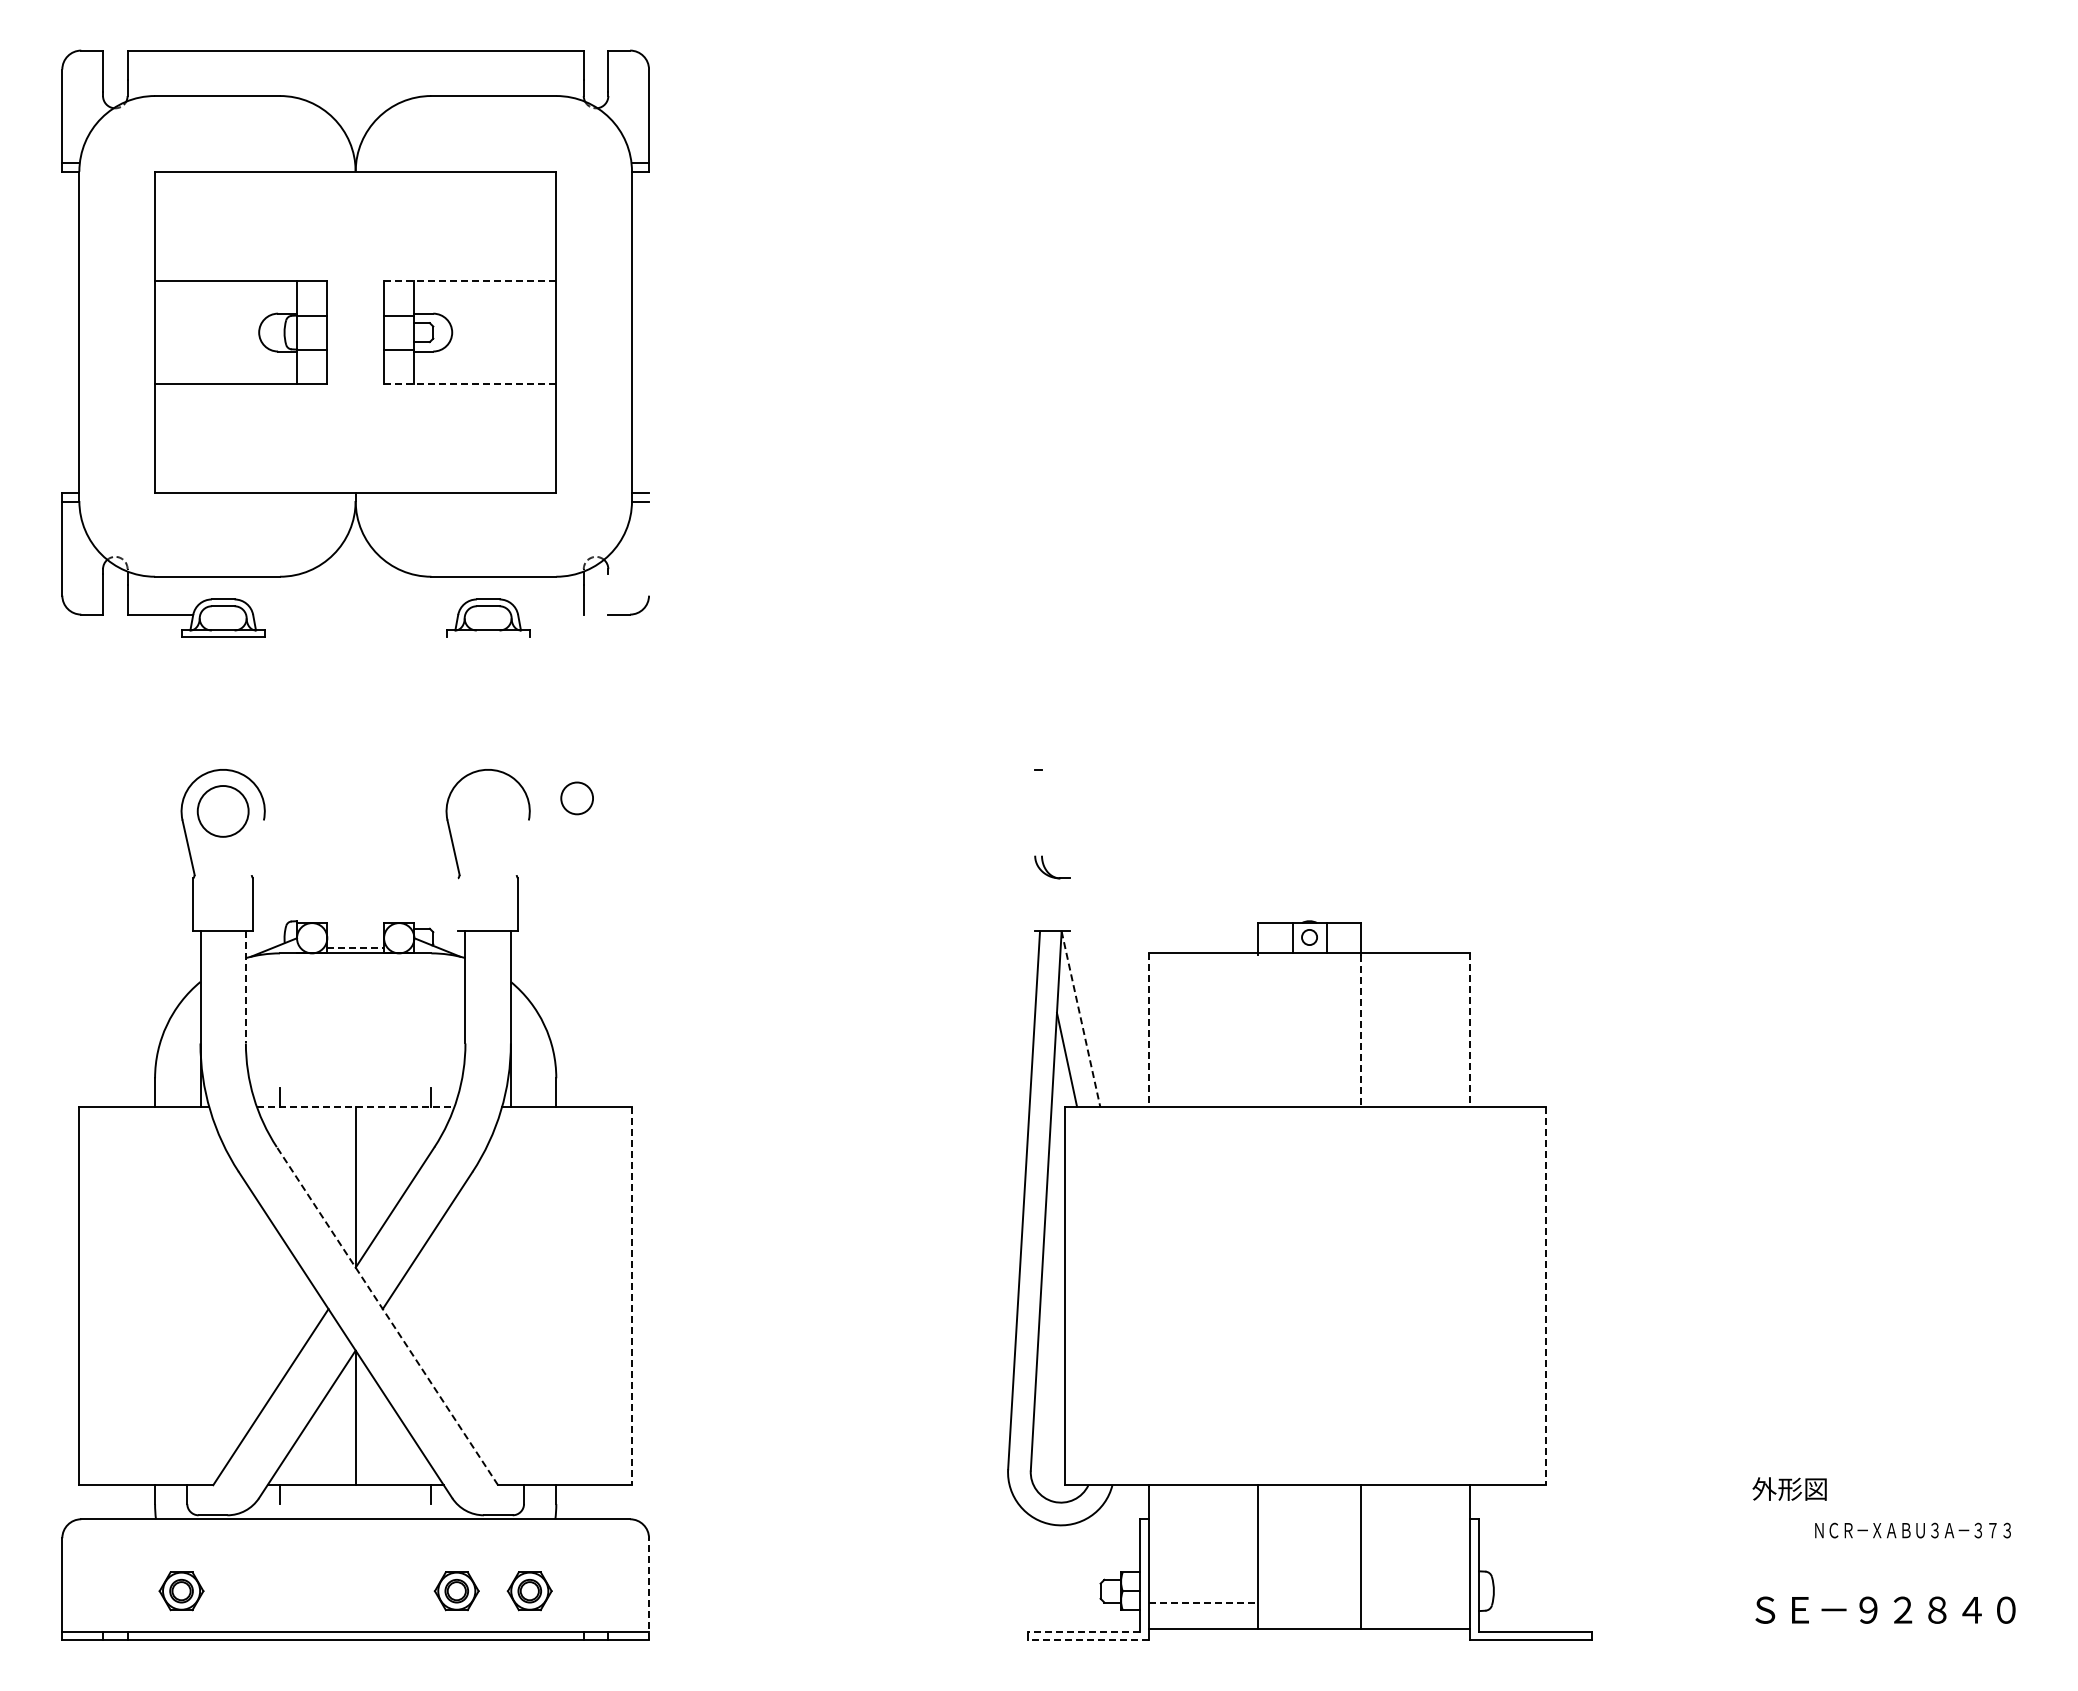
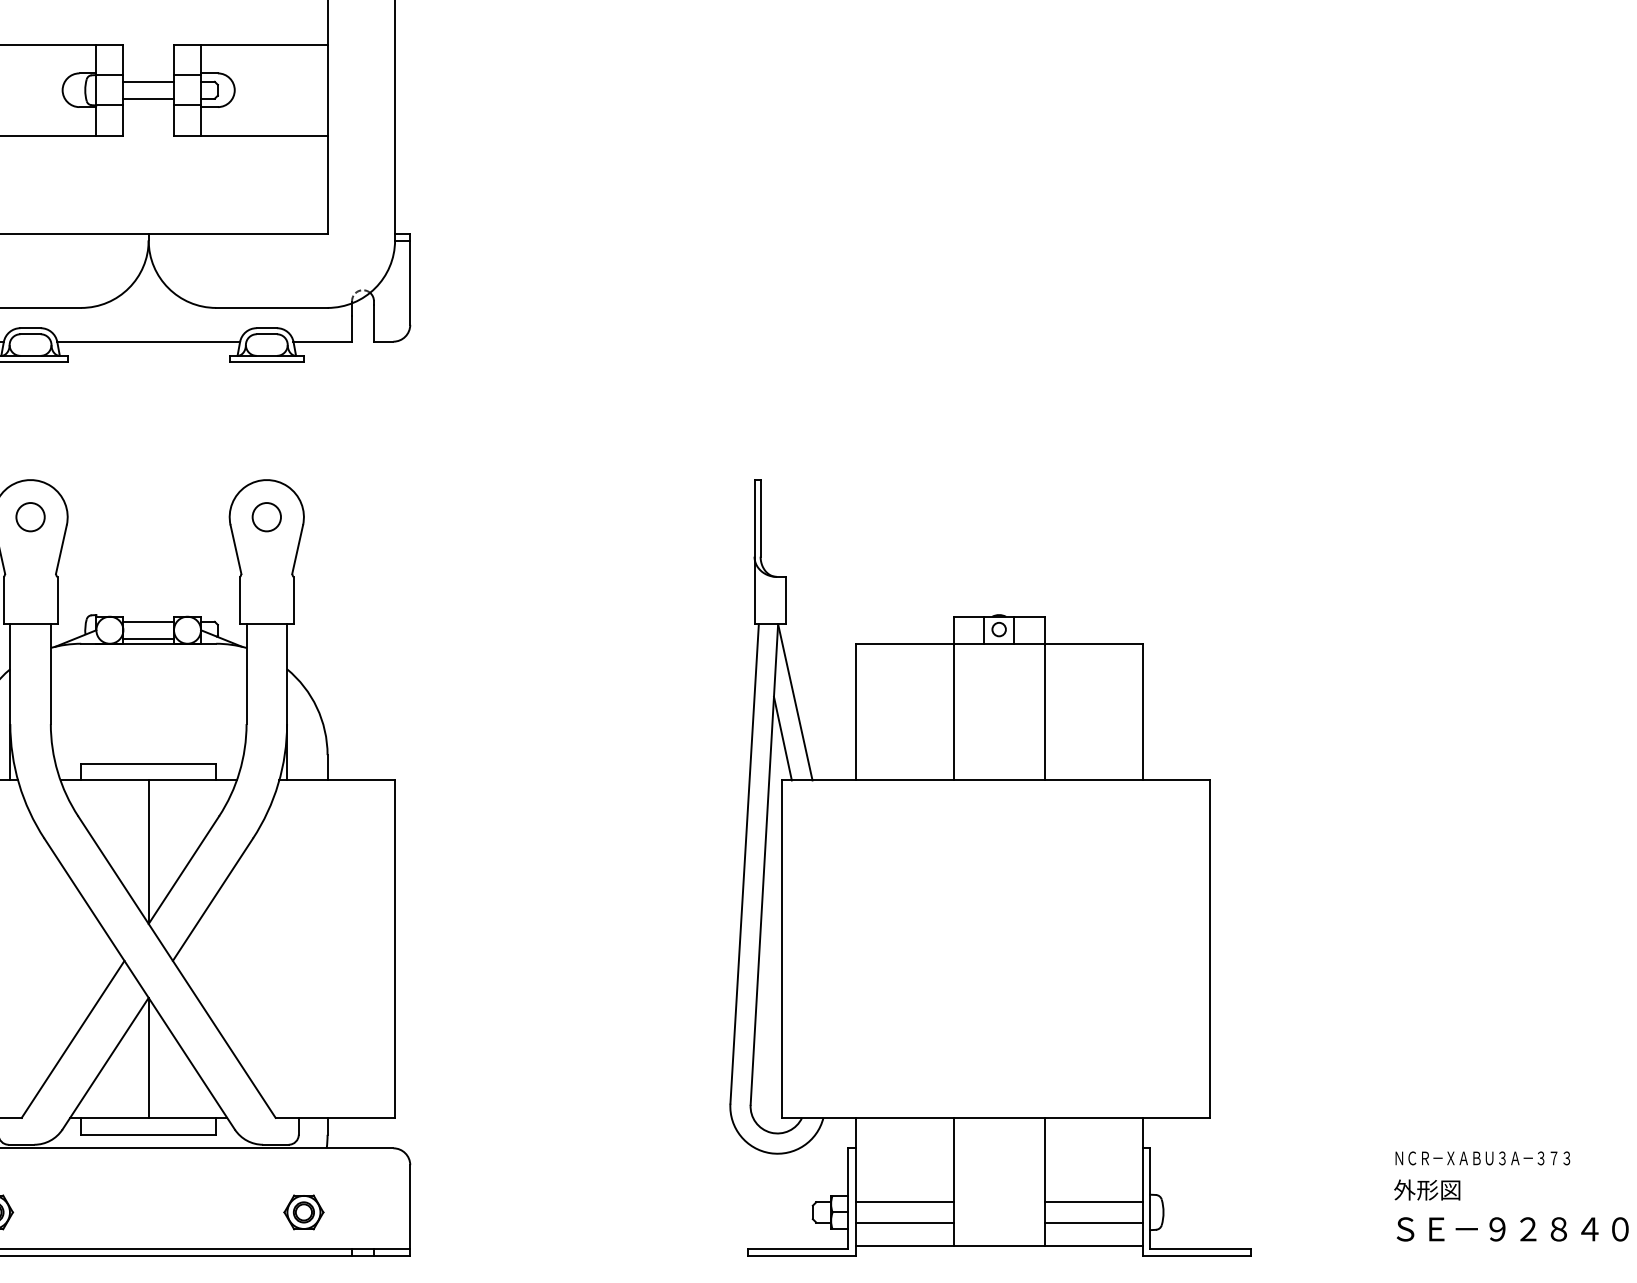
line: (469, 281) -> (250, 44), dashed -> solid
line: (355, 323) -> (148, 82), added
line: (355, 342) -> (148, 99), added
line: (469, 383) -> (250, 135), dashed -> solid
line: (649, 544) -> (410, 279), added
line: (608, 593) -> (374, 322), added
line: (355, 614) -> (148, 341), added
line: (550, 614) -> (322, 341), added
line: (487, 637) -> (266, 362), added
circle: (576, 798) -> (266, 517), moved
circle: (223, 811) -> (30, 517), size x0.62
line: (1041, 812) -> (760, 518), added
line: (257, 847) -> (61, 549), added
line: (522, 847) -> (297, 549), added
line: (1035, 850) -> (754, 552), added
line: (457, 904) -> (239, 600), added
line: (1070, 904) -> (786, 600), added
line: (355, 928) -> (148, 621), added
line: (356, 947) -> (149, 638), dashed -> solid
line: (245, 987) -> (50, 674), dashed -> solid
line: (1080, 1019) -> (794, 702), dashed -> solid
line: (1148, 1030) -> (855, 712), dashed -> solid
line: (1258, 1030) -> (953, 712), added
line: (1470, 1030) -> (1142, 712), dashed -> solid
line: (1360, 1031) -> (1044, 713), dashed -> solid
line: (355, 1087) -> (148, 763), added
line: (355, 1106) -> (148, 780), dashed -> solid
line: (632, 1296) -> (395, 949), dashed -> solid
line: (1546, 1296) -> (1210, 949), dashed -> solid
line: (387, 1315) -> (177, 966), dashed -> solid
text: (1789, 1488) -> (1427, 1189), moved
line: (355, 1504) -> (148, 1135), added
text: (1912, 1530) -> (1482, 1158), moved
line: (1203, 1579) -> (904, 1202), added
line: (1415, 1579) -> (1093, 1202), added
line: (649, 1588) -> (410, 1210), dashed -> solid
part: (456, 1591) -> (238, 1212), removed
line: (1203, 1602) -> (904, 1222), dashed -> solid
line: (1415, 1602) -> (1093, 1222), added
line: (1083, 1631) -> (797, 1248), dashed -> solid
line: (1088, 1640) -> (802, 1256), dashed -> solid

